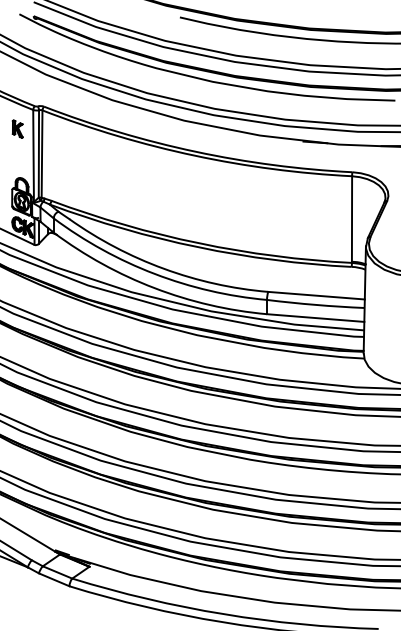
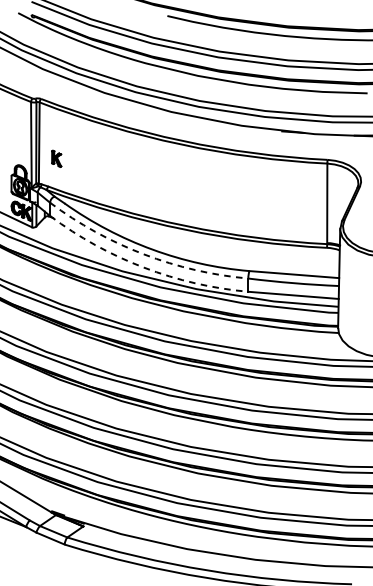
part: (17, 128) -> (56, 158), moved
arc: (154, 273) -> (143, 253), solid -> dashed
arc: (154, 288) -> (143, 267), solid -> dashed

